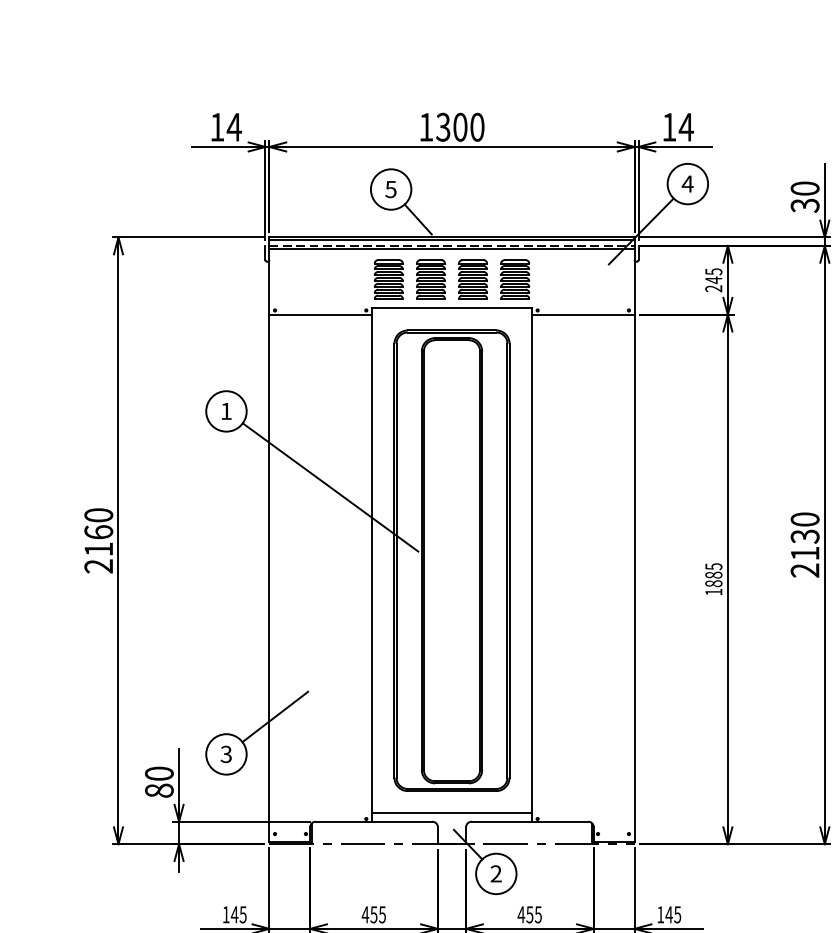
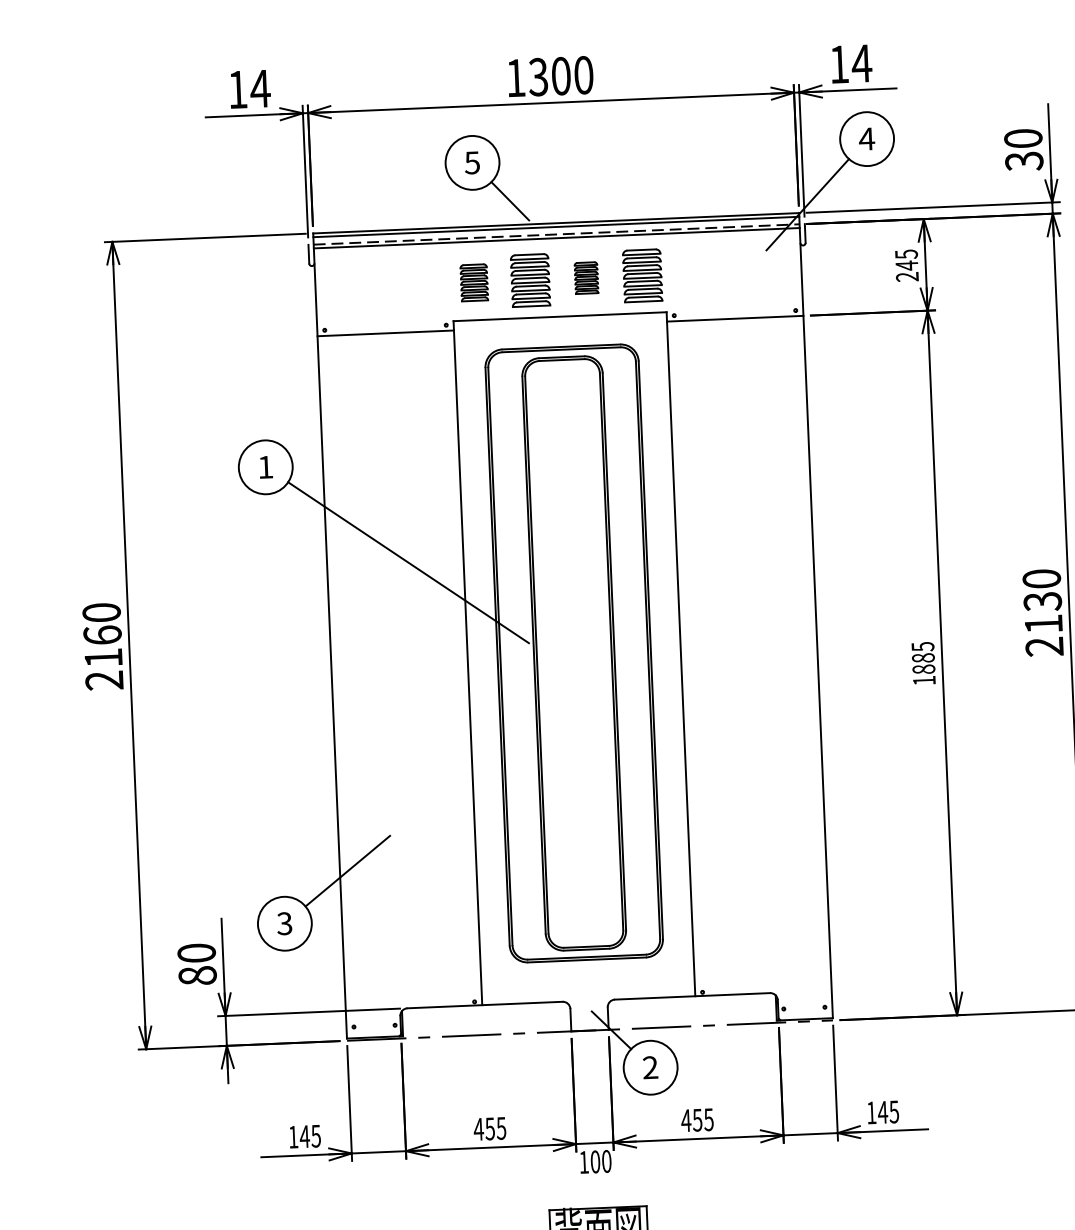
part: (388, 279) -> (474, 282), size x0.7
part: (472, 279) -> (585, 278), size x0.6
line: (451, 813) -> (587, 989), removed

